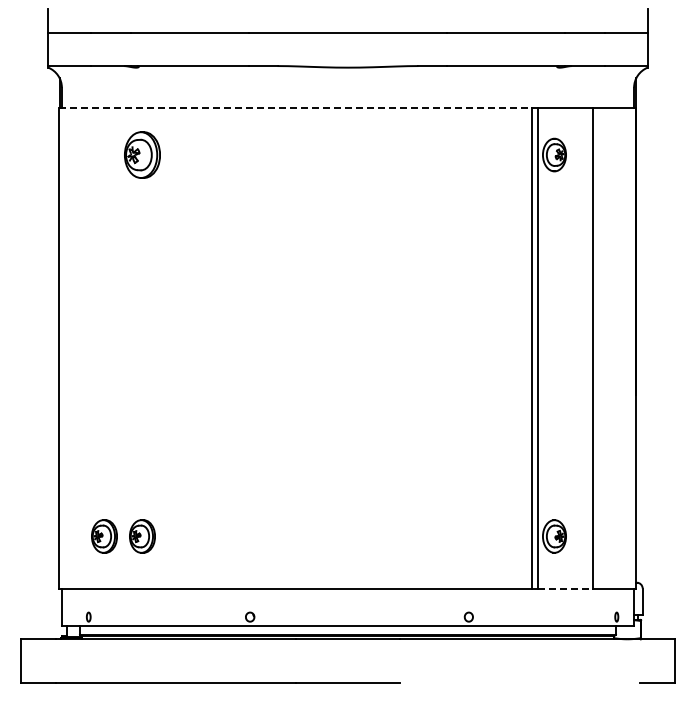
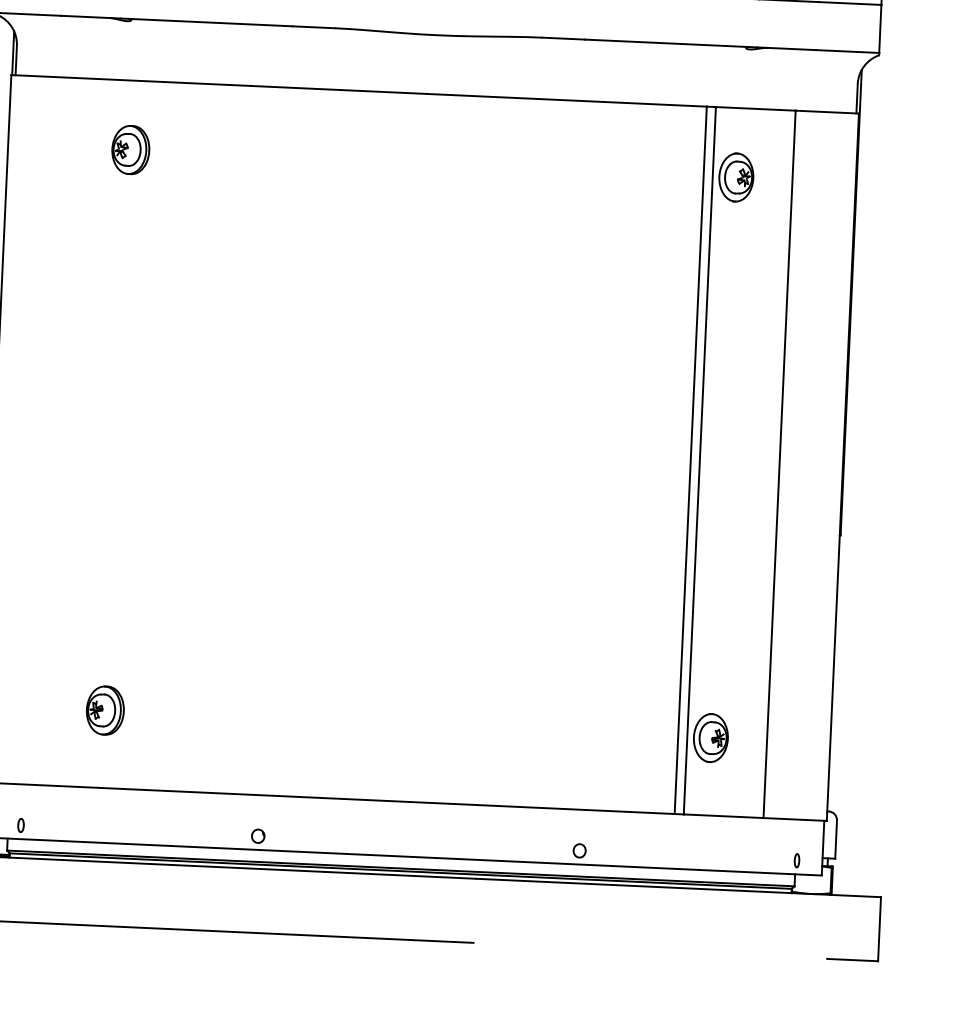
line: (295, 107) -> (358, 90), dashed -> solid
part: (142, 154) -> (130, 149), size x0.71
part: (104, 536) -> (49, 708), removed
line: (566, 589) -> (724, 816), dashed -> solid

